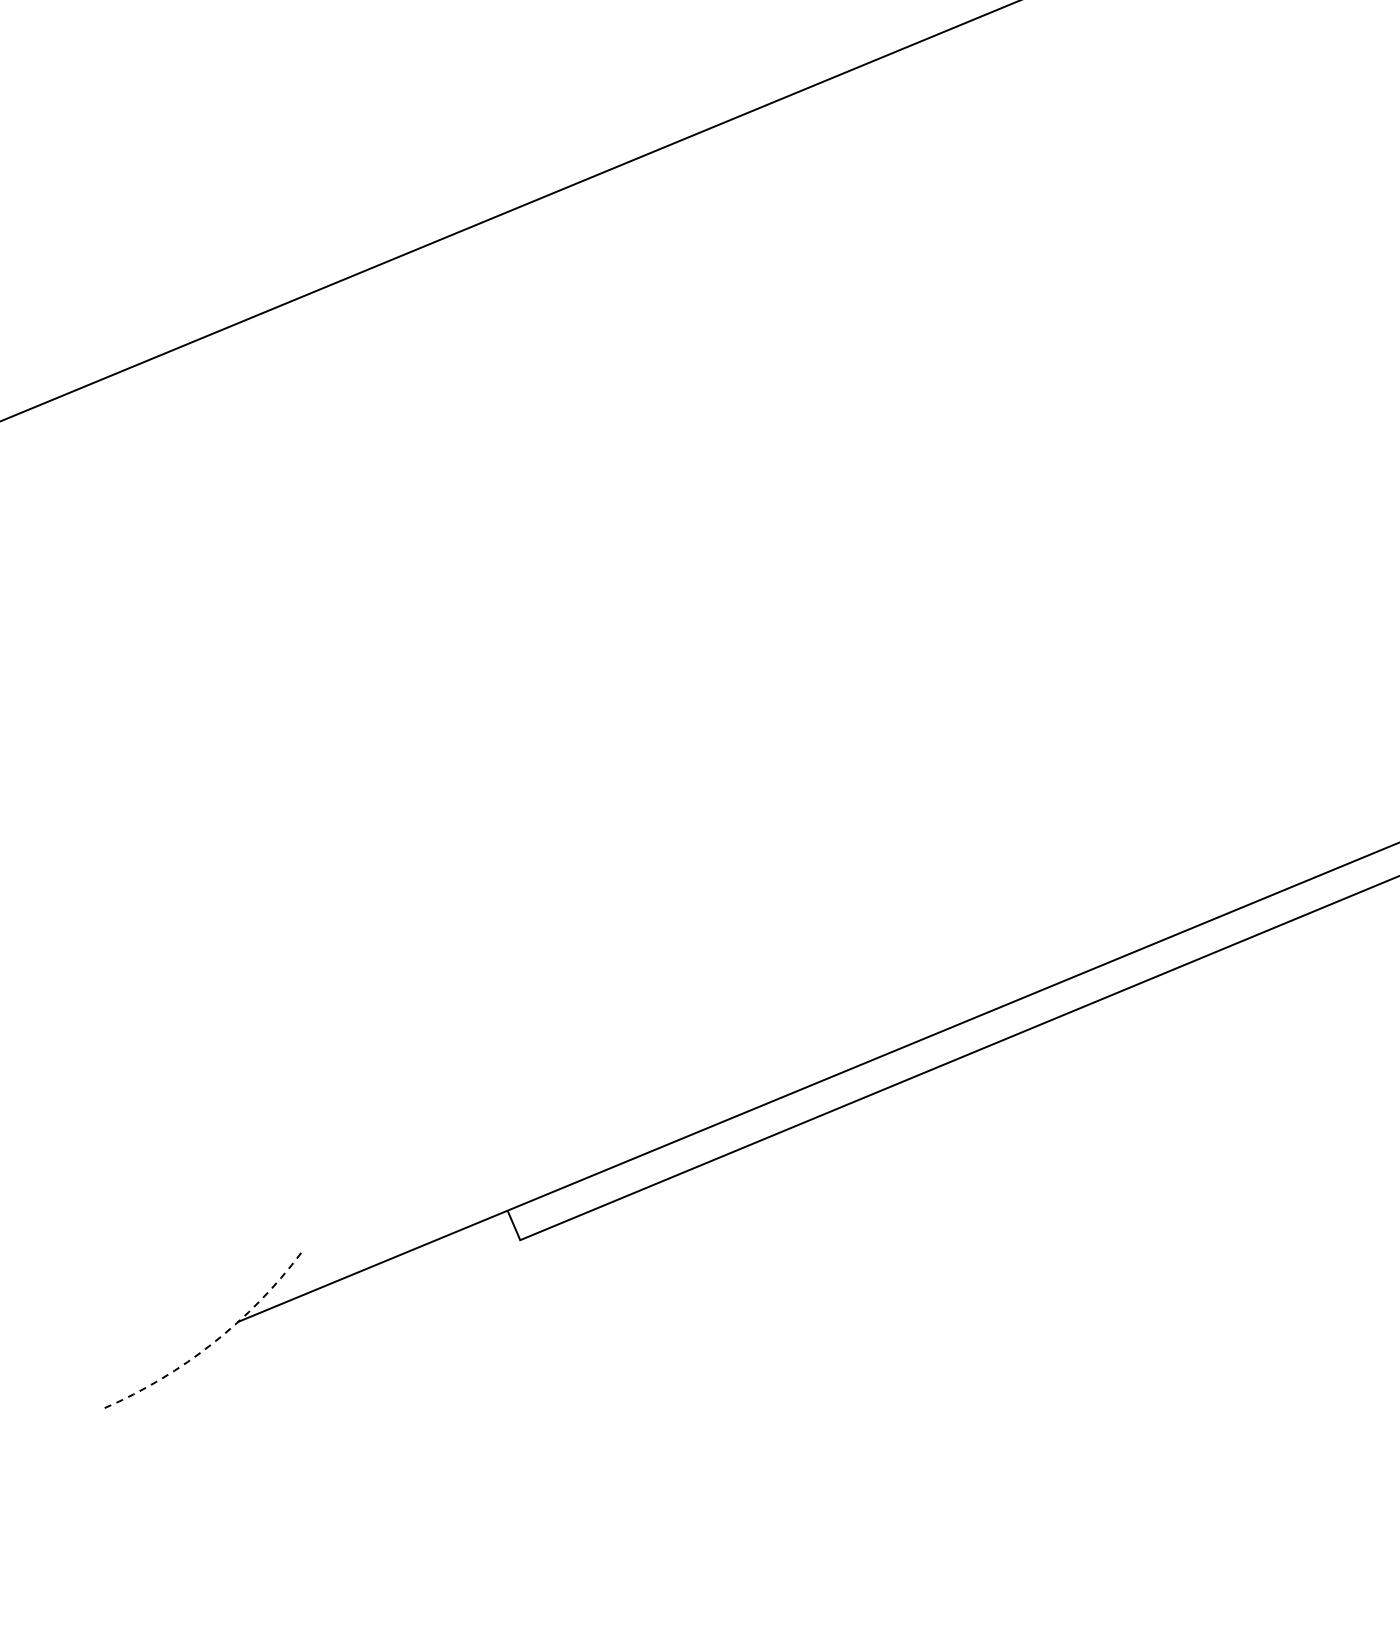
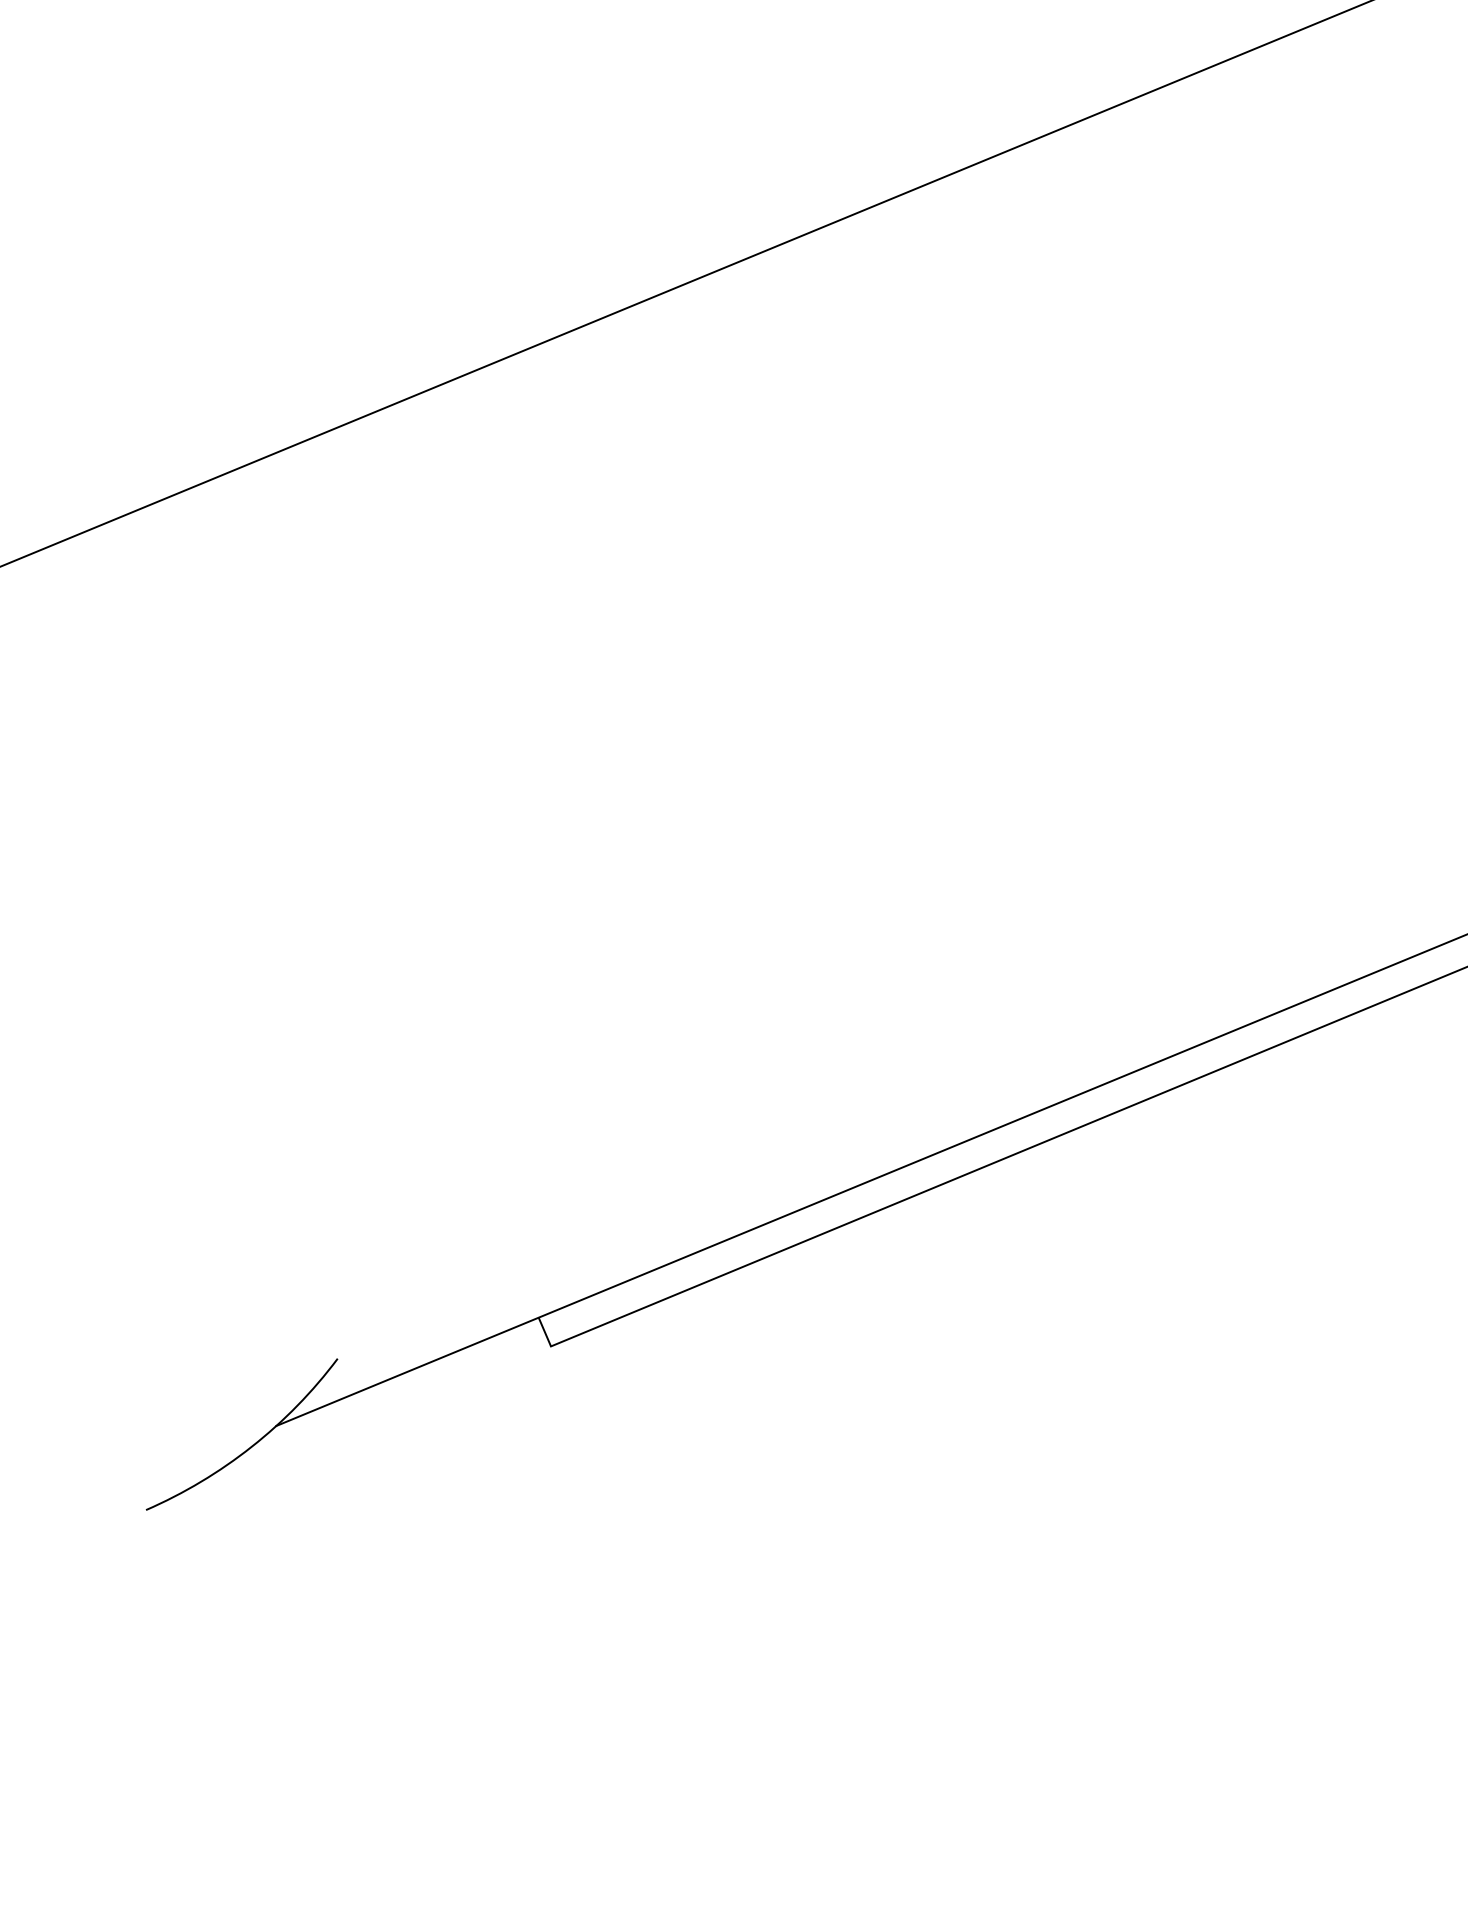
arc: (212, 1342) -> (251, 1446), dashed -> solid

